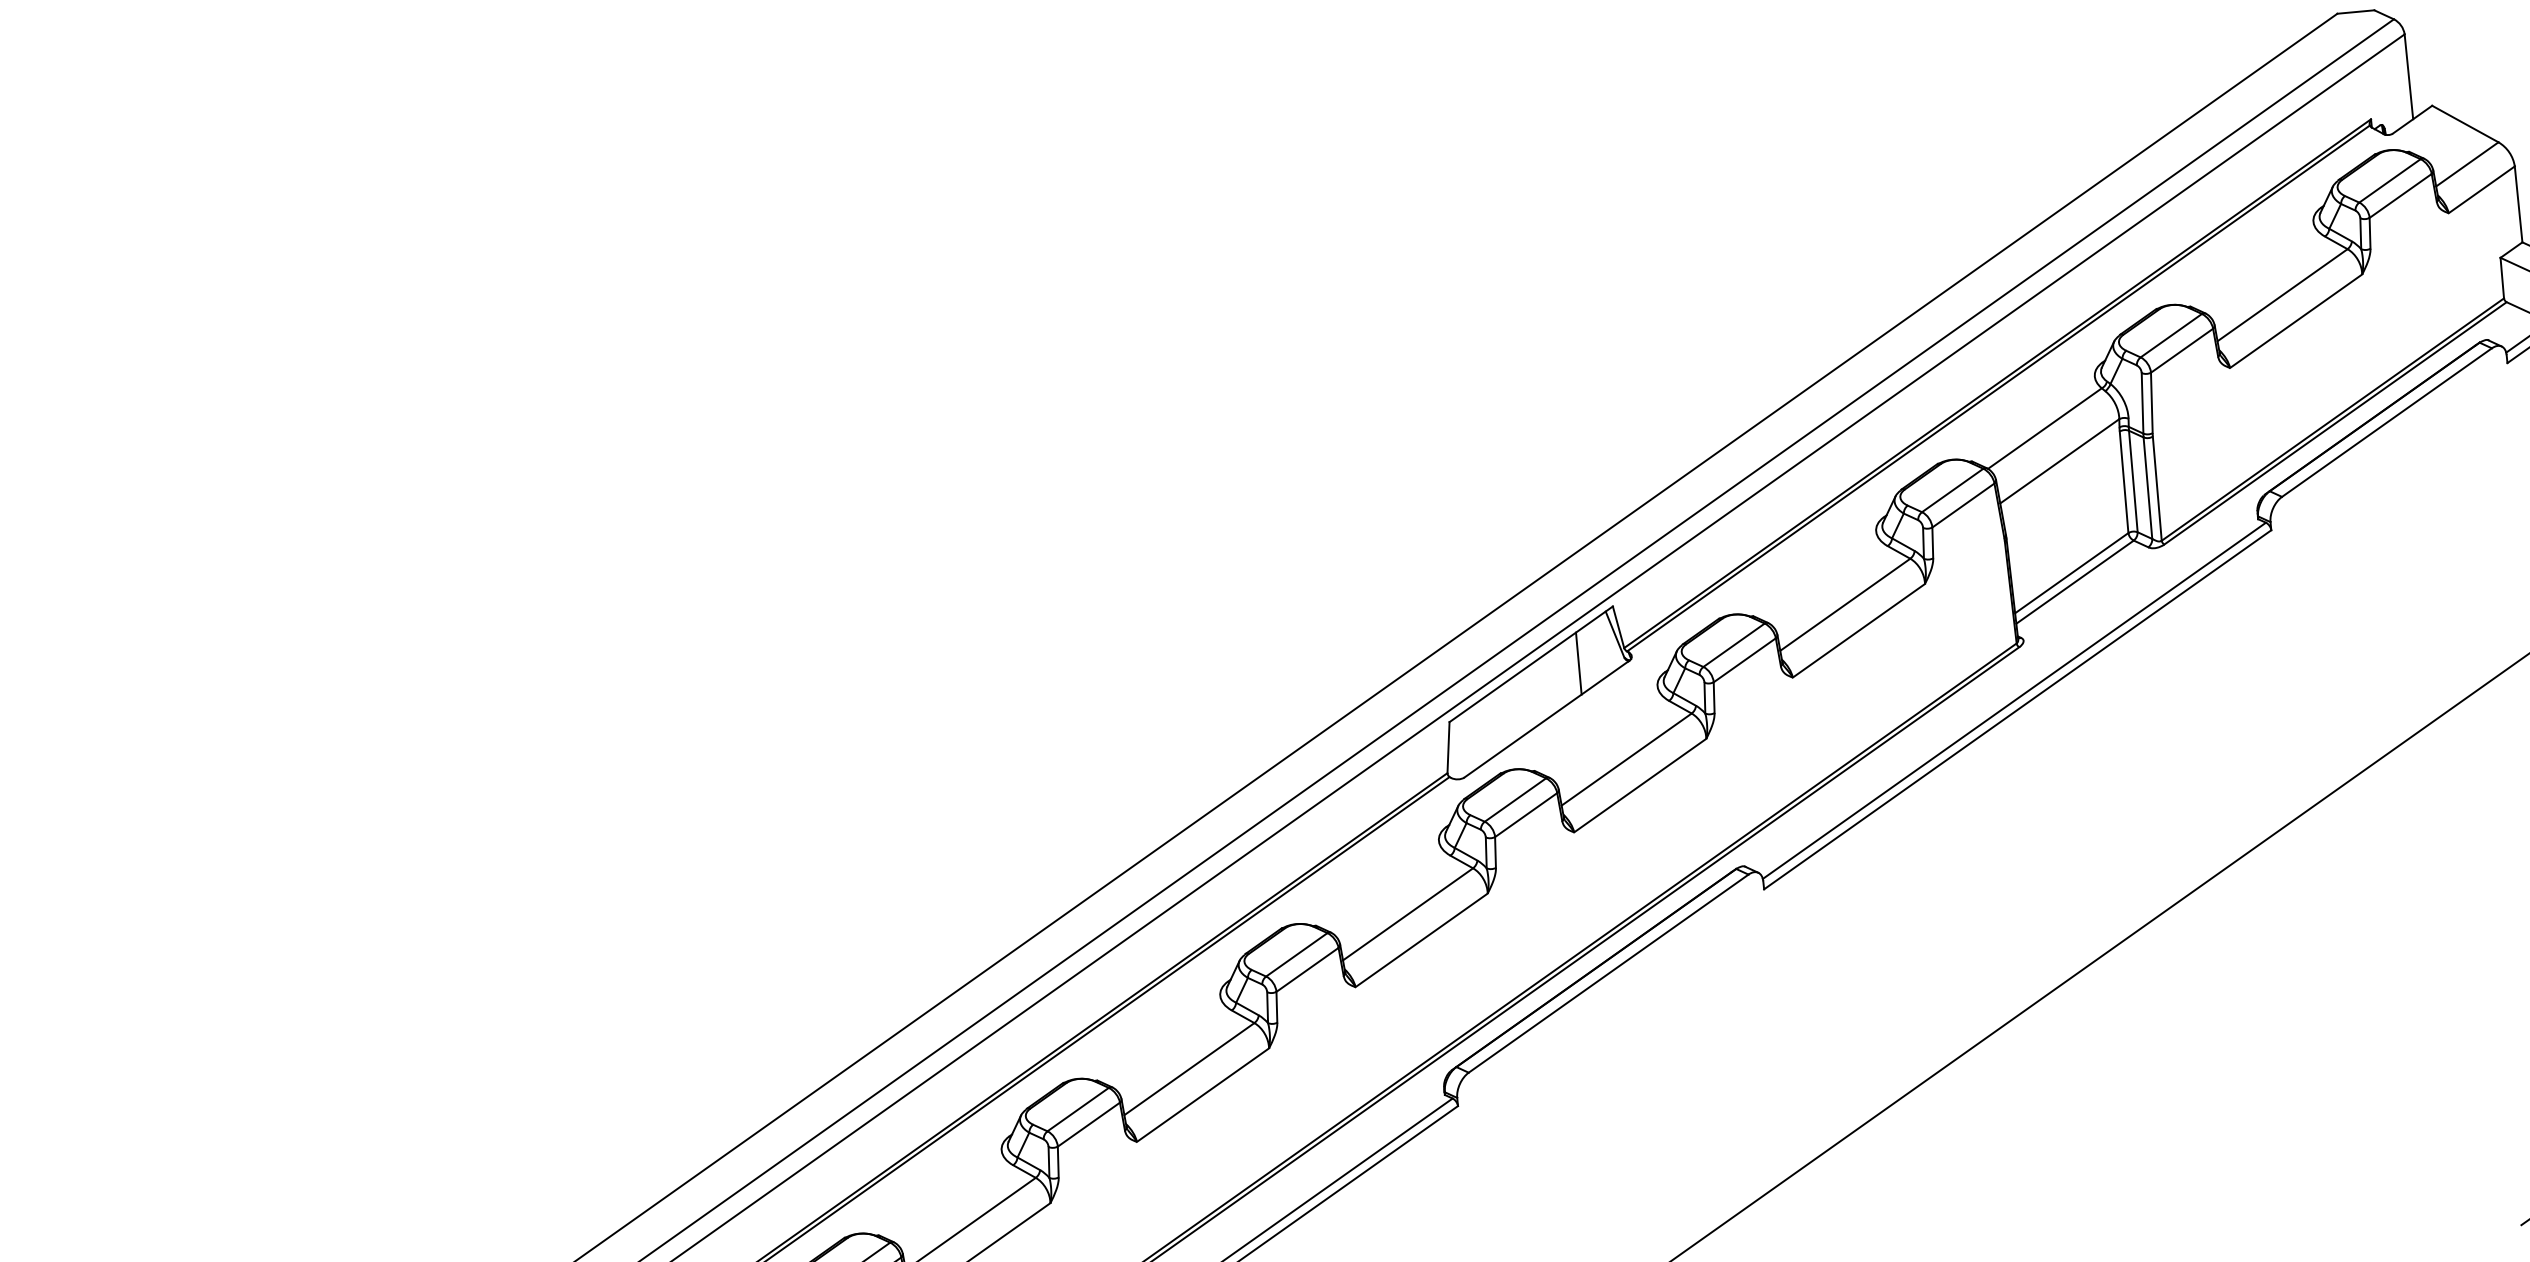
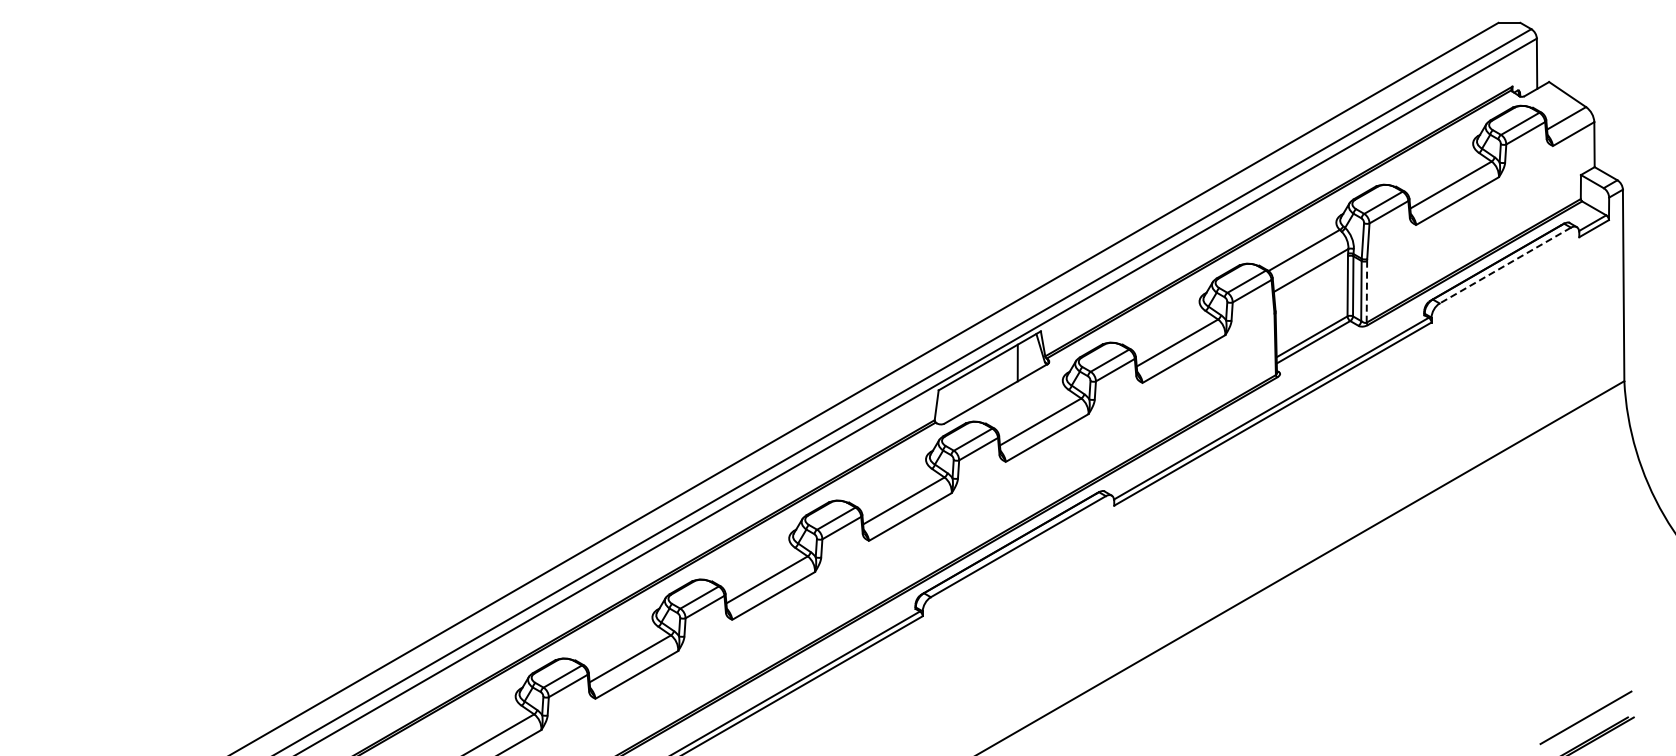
line: (2387, 422) -> (1505, 265), solid -> dashed
line: (2156, 488) -> (1366, 291), solid -> dashed

